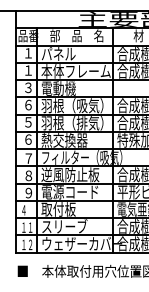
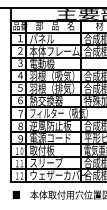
text: (28, 69) -> (20, 50), １ -> ２
text: (28, 104) -> (20, 75), ６ -> ４
text: (27, 210) -> (19, 151), ４ -> １０

